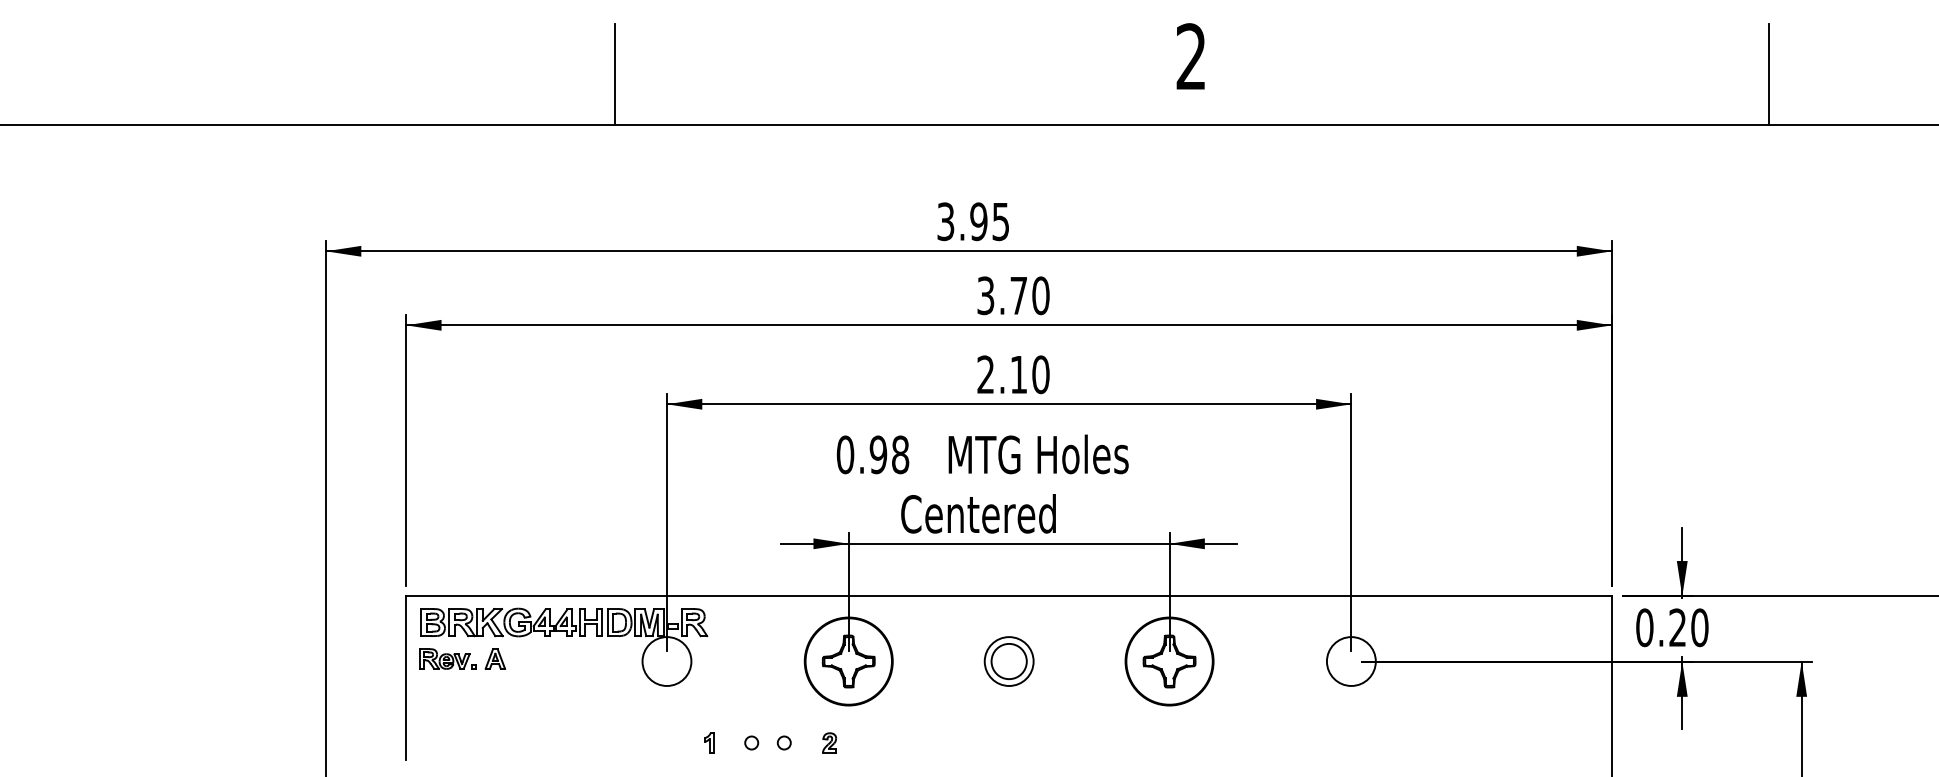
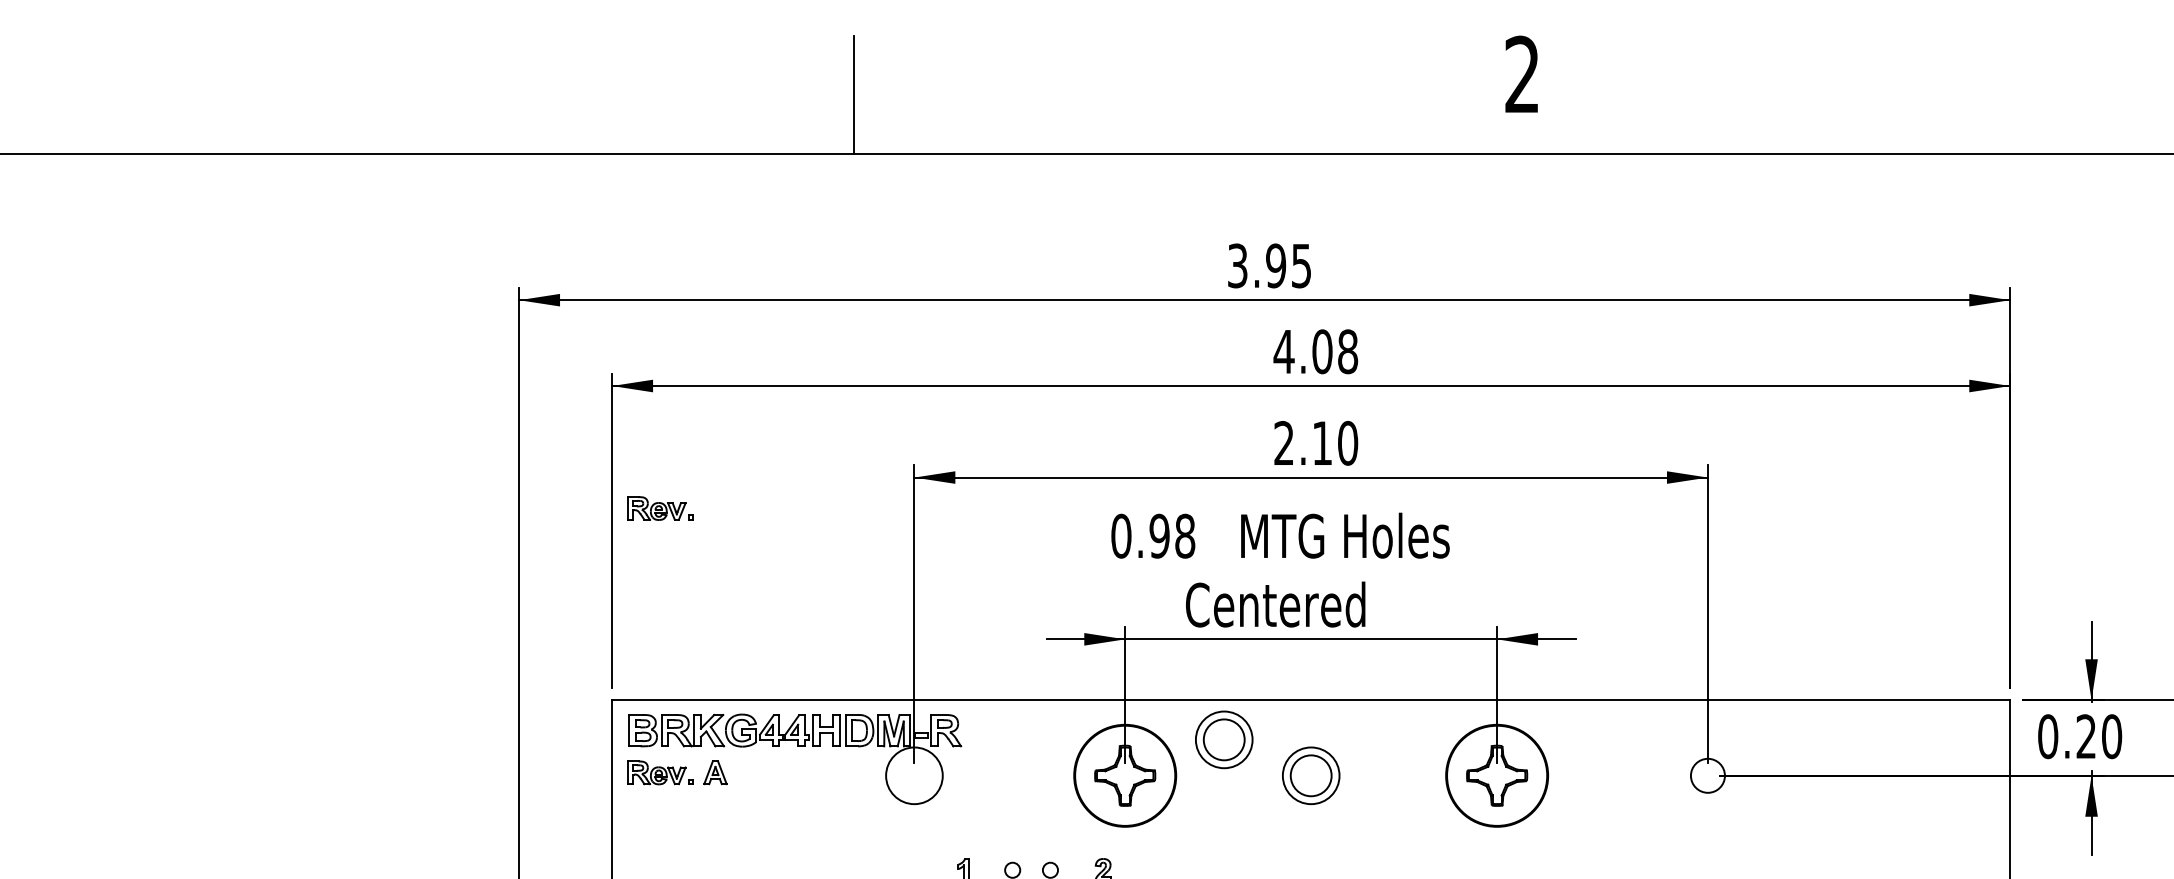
text: (1012, 295) -> (1315, 351), 3.70 -> 4.08
part: (447, 430) -> (659, 507), added
part: (933, 630) -> (1223, 739), added
circle: (1350, 661) -> (1706, 775), size x0.6

